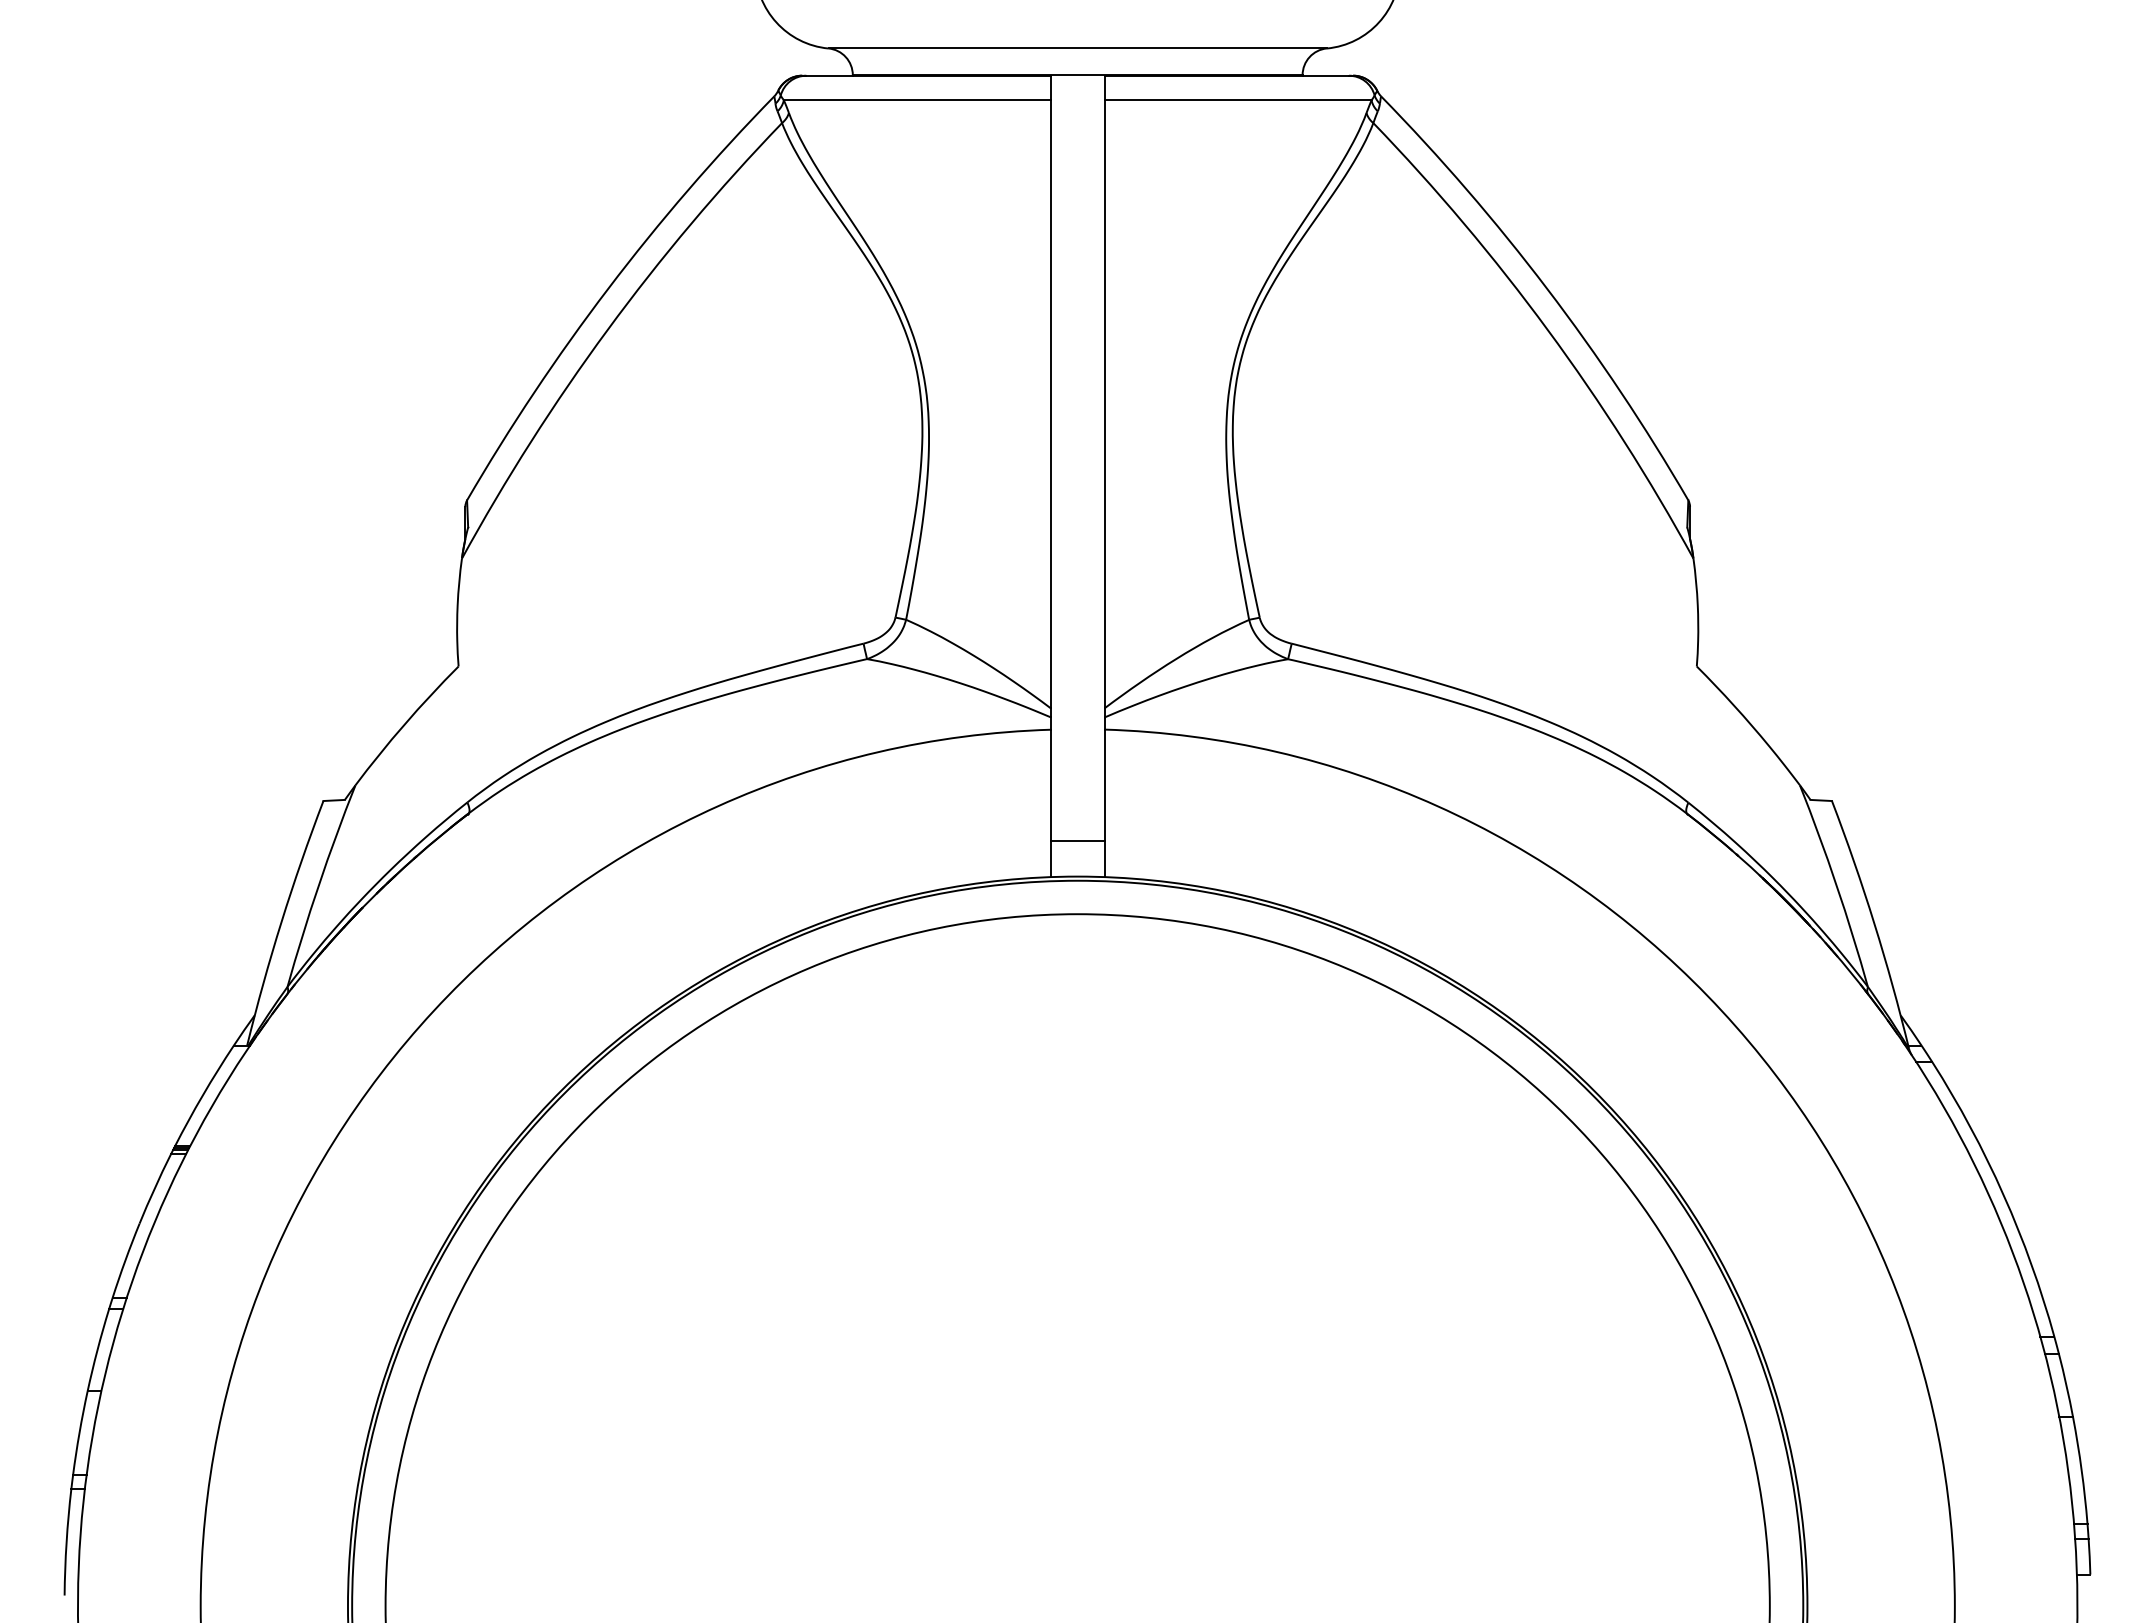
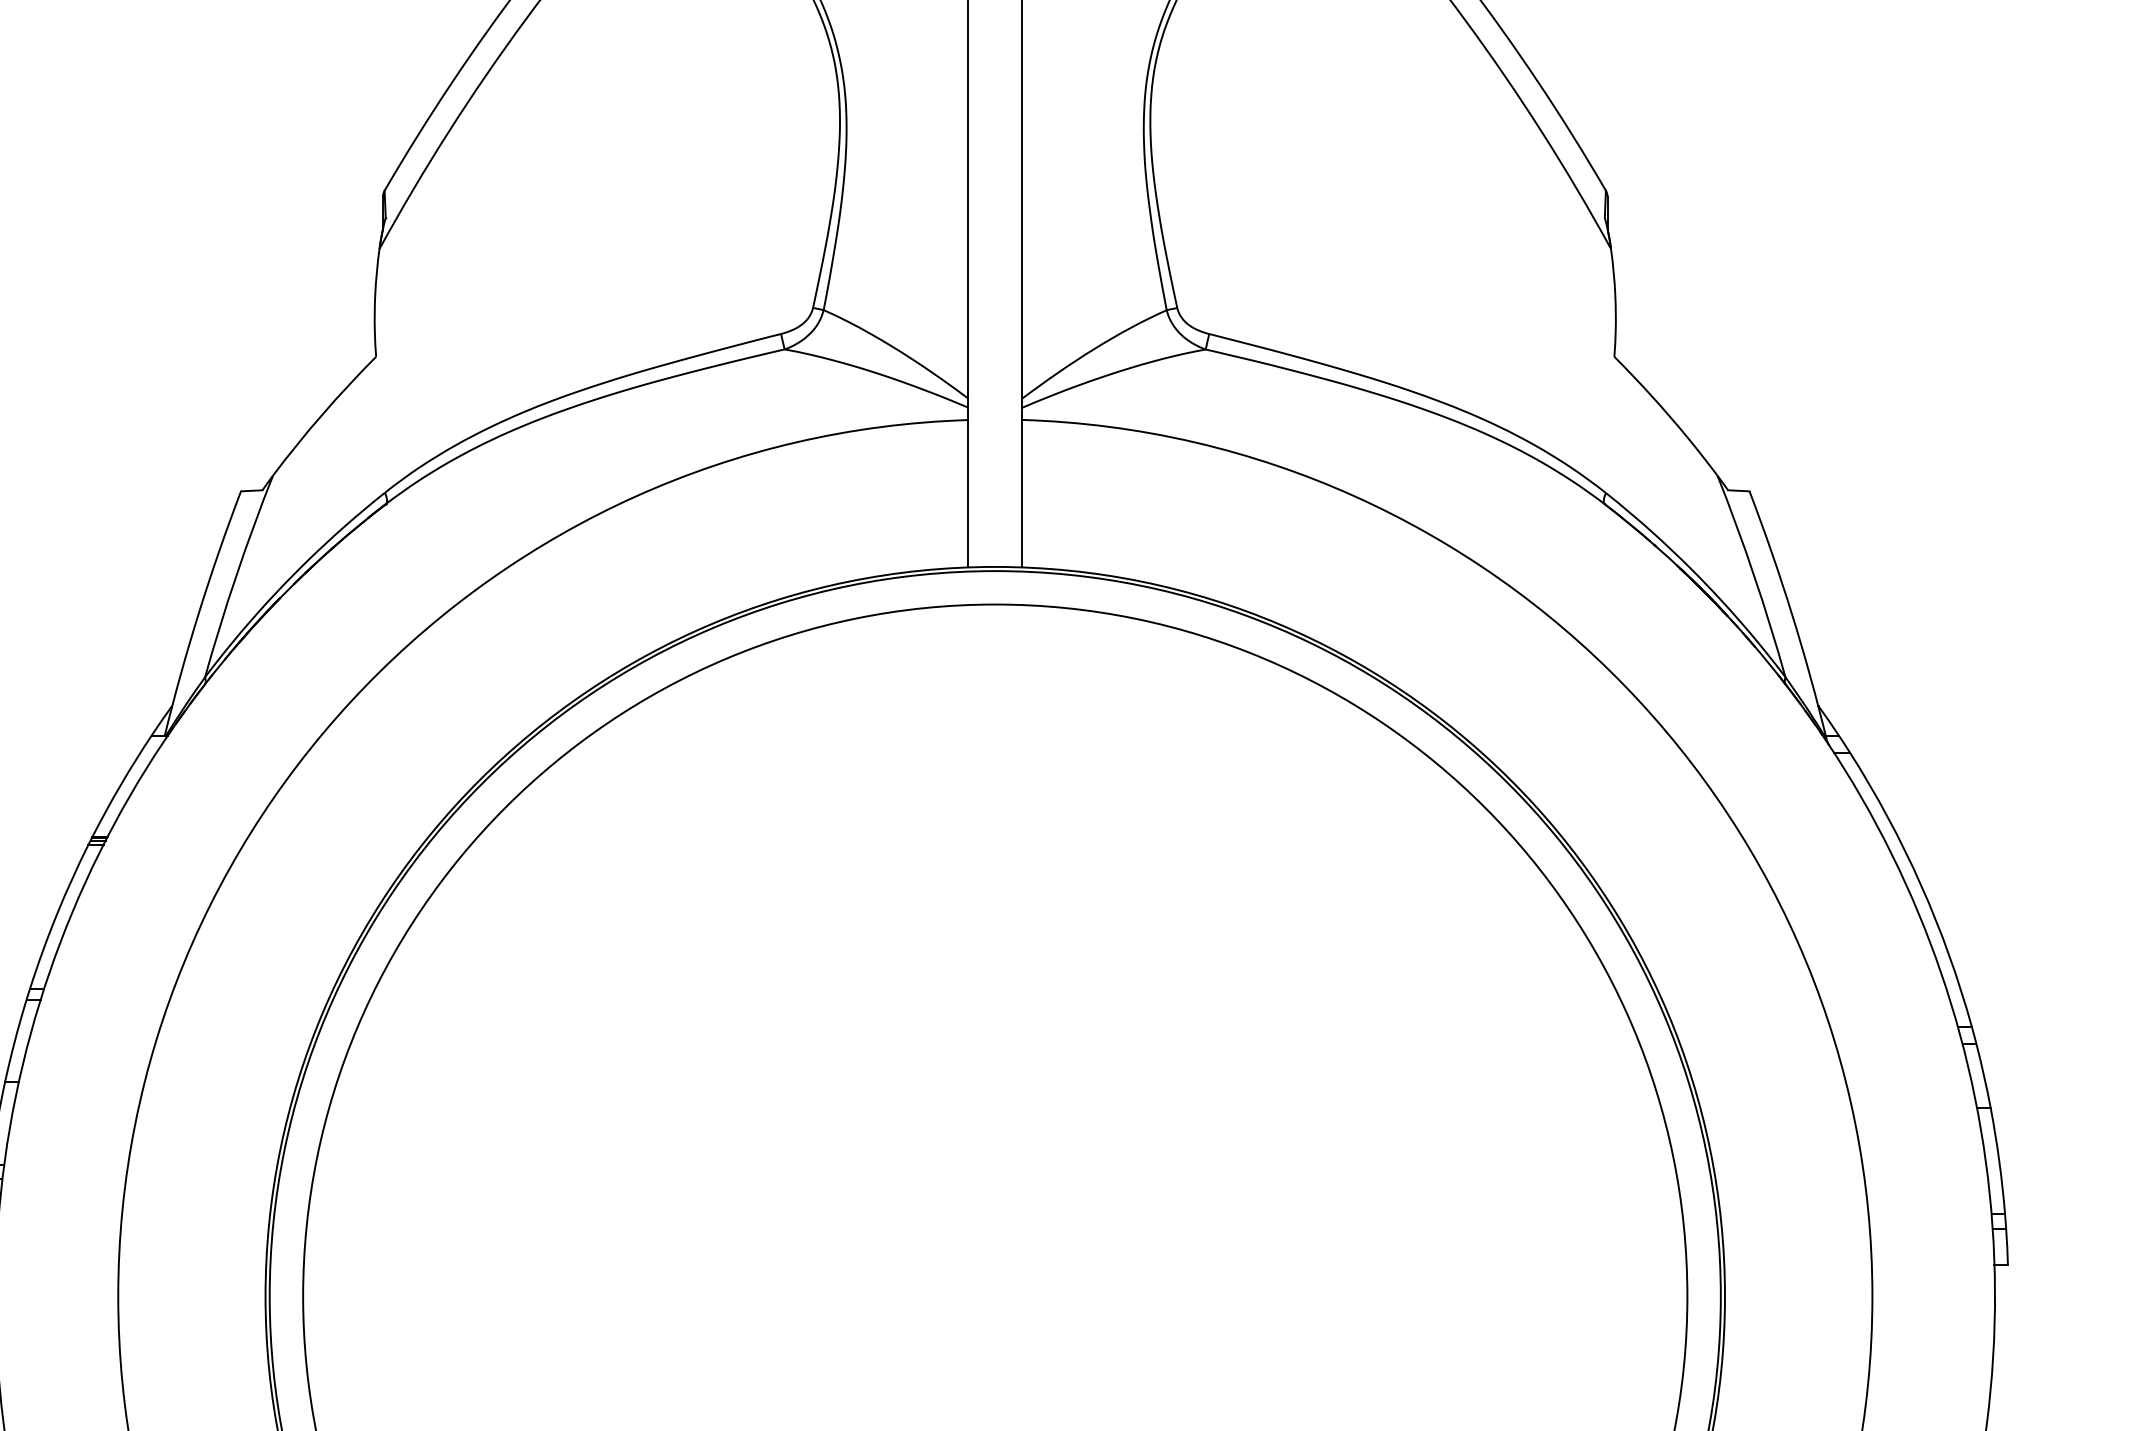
line: (1077, 841) -> (995, 531), removed

